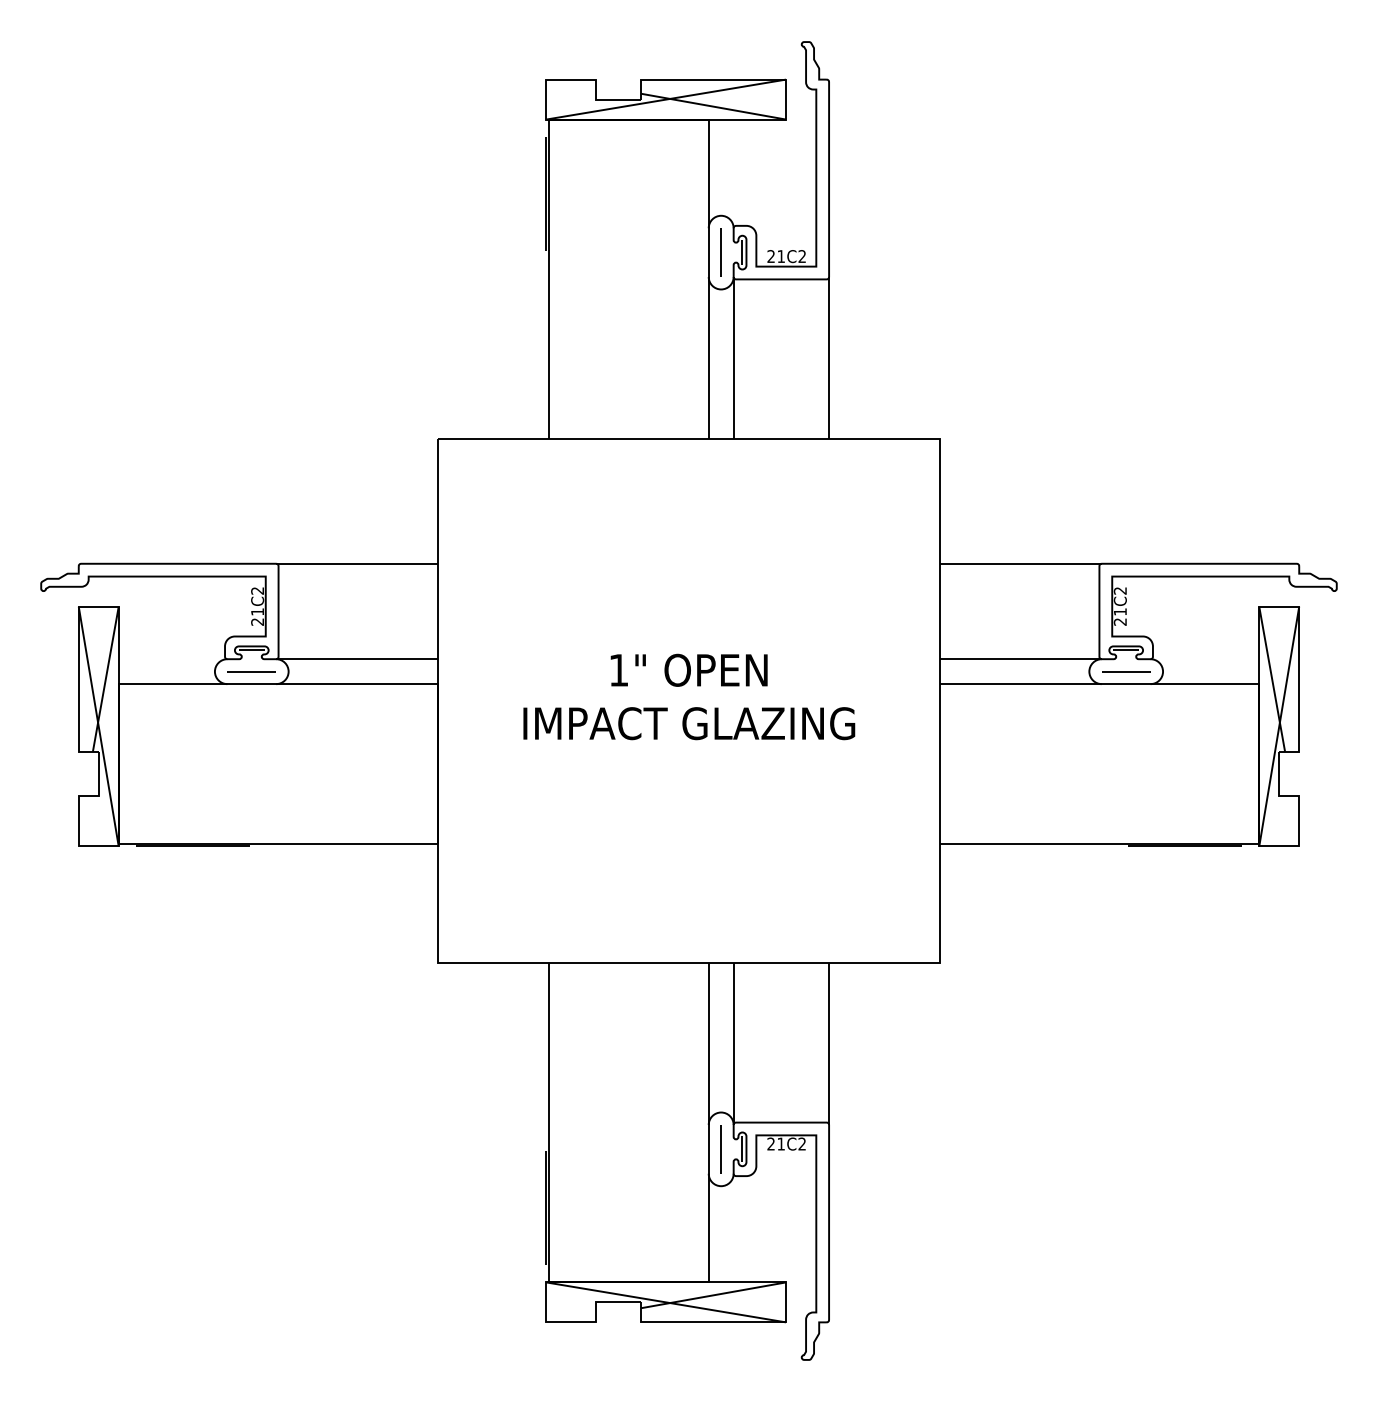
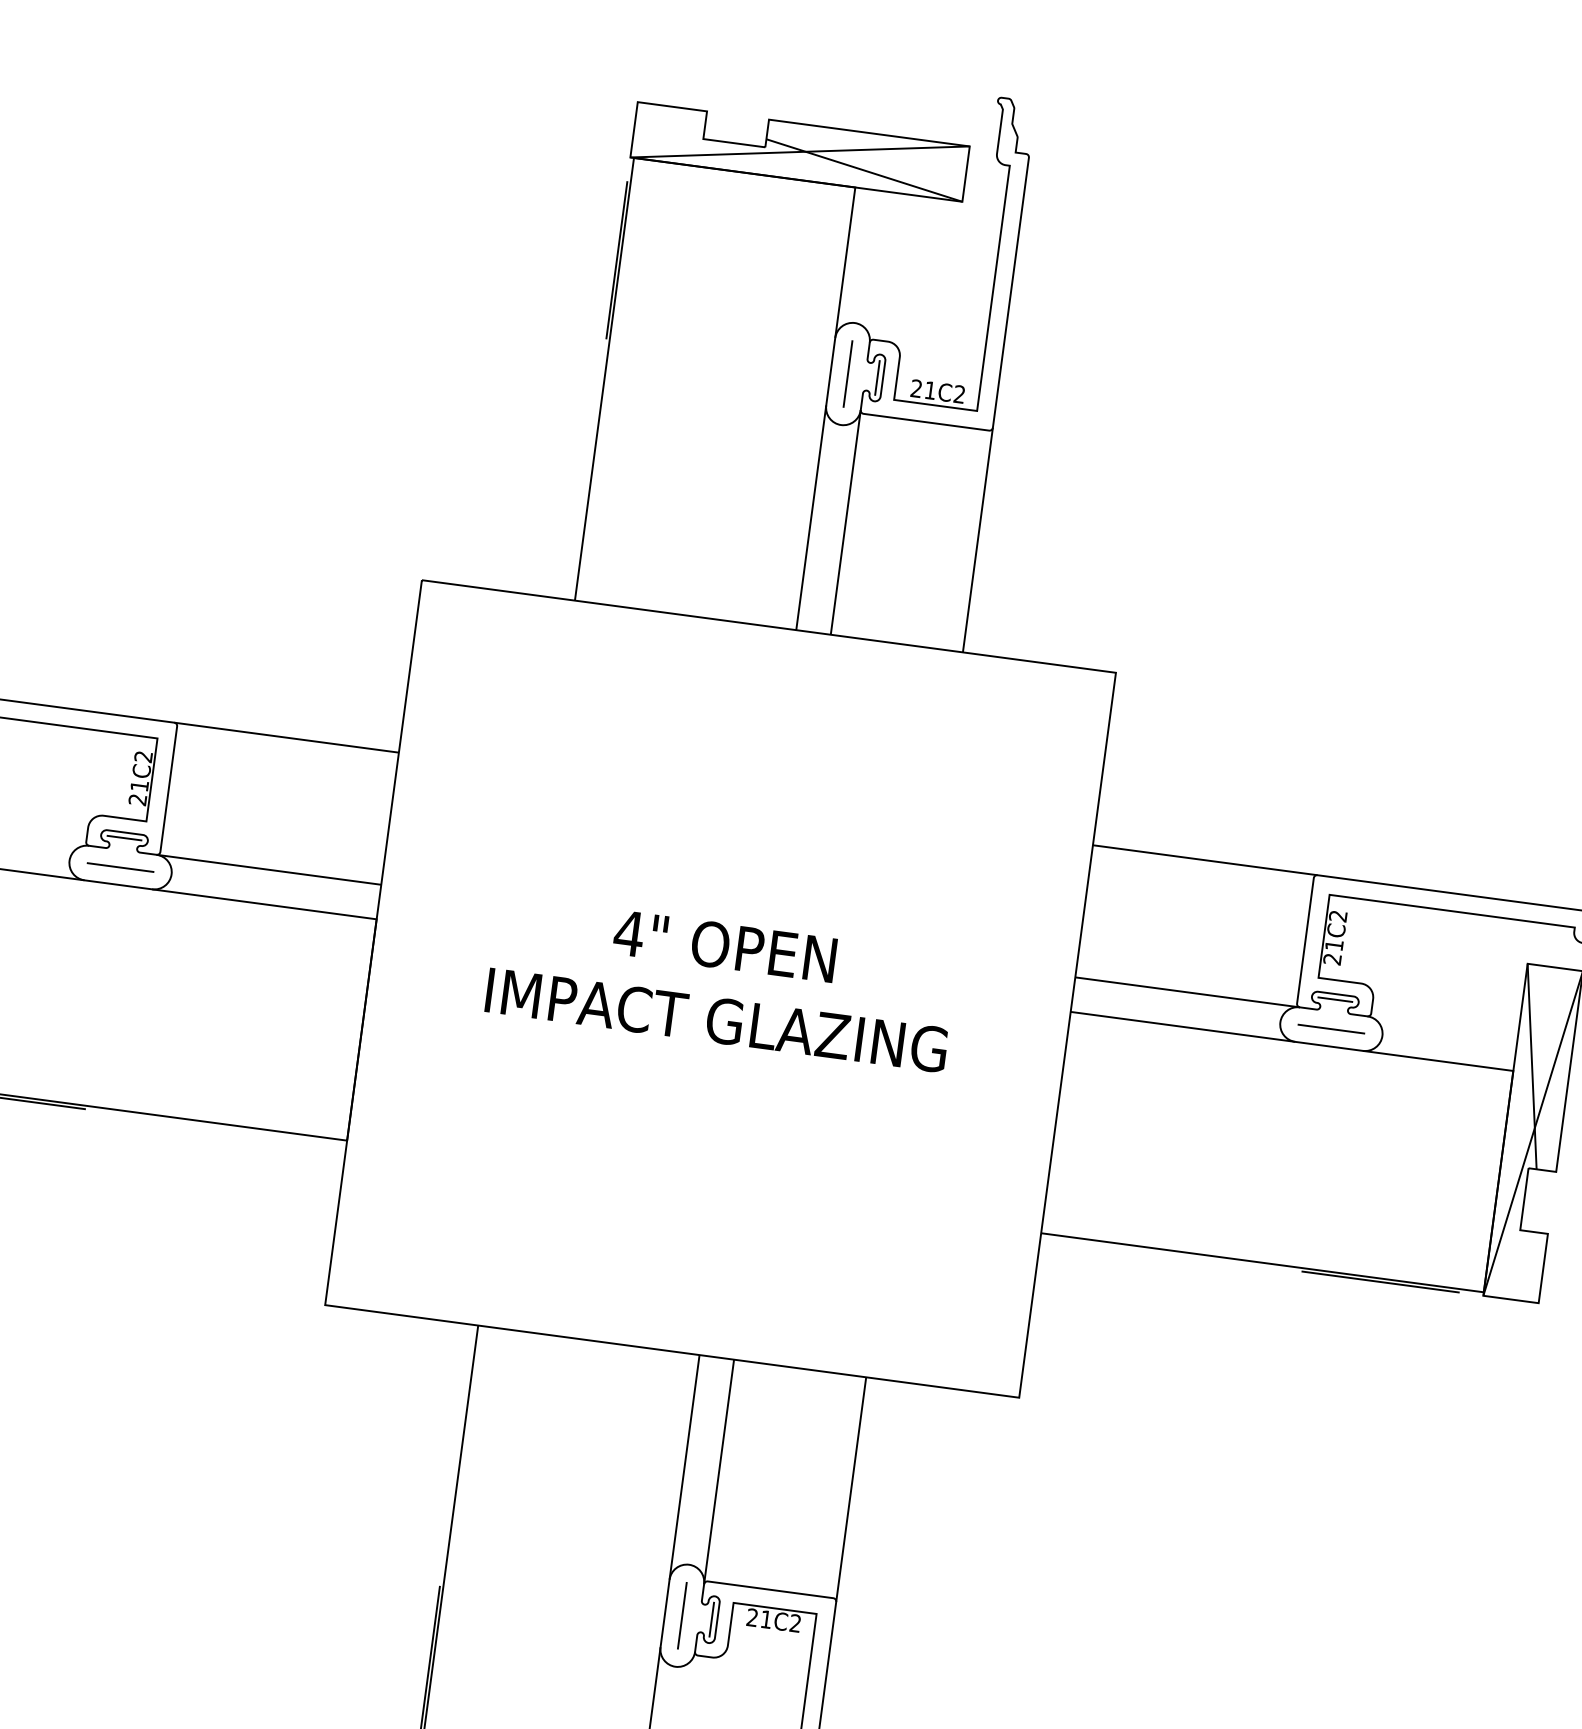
text: (618, 670) -> (628, 933), 1" -> 4"

